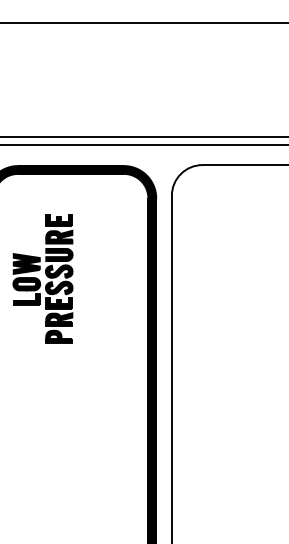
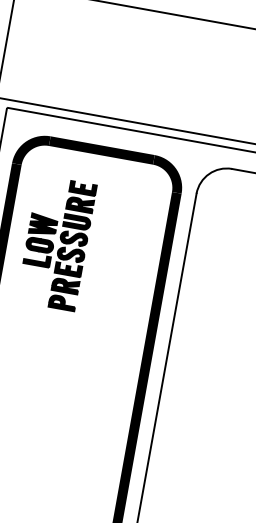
part: (42, 278) -> (56, 242), moved

